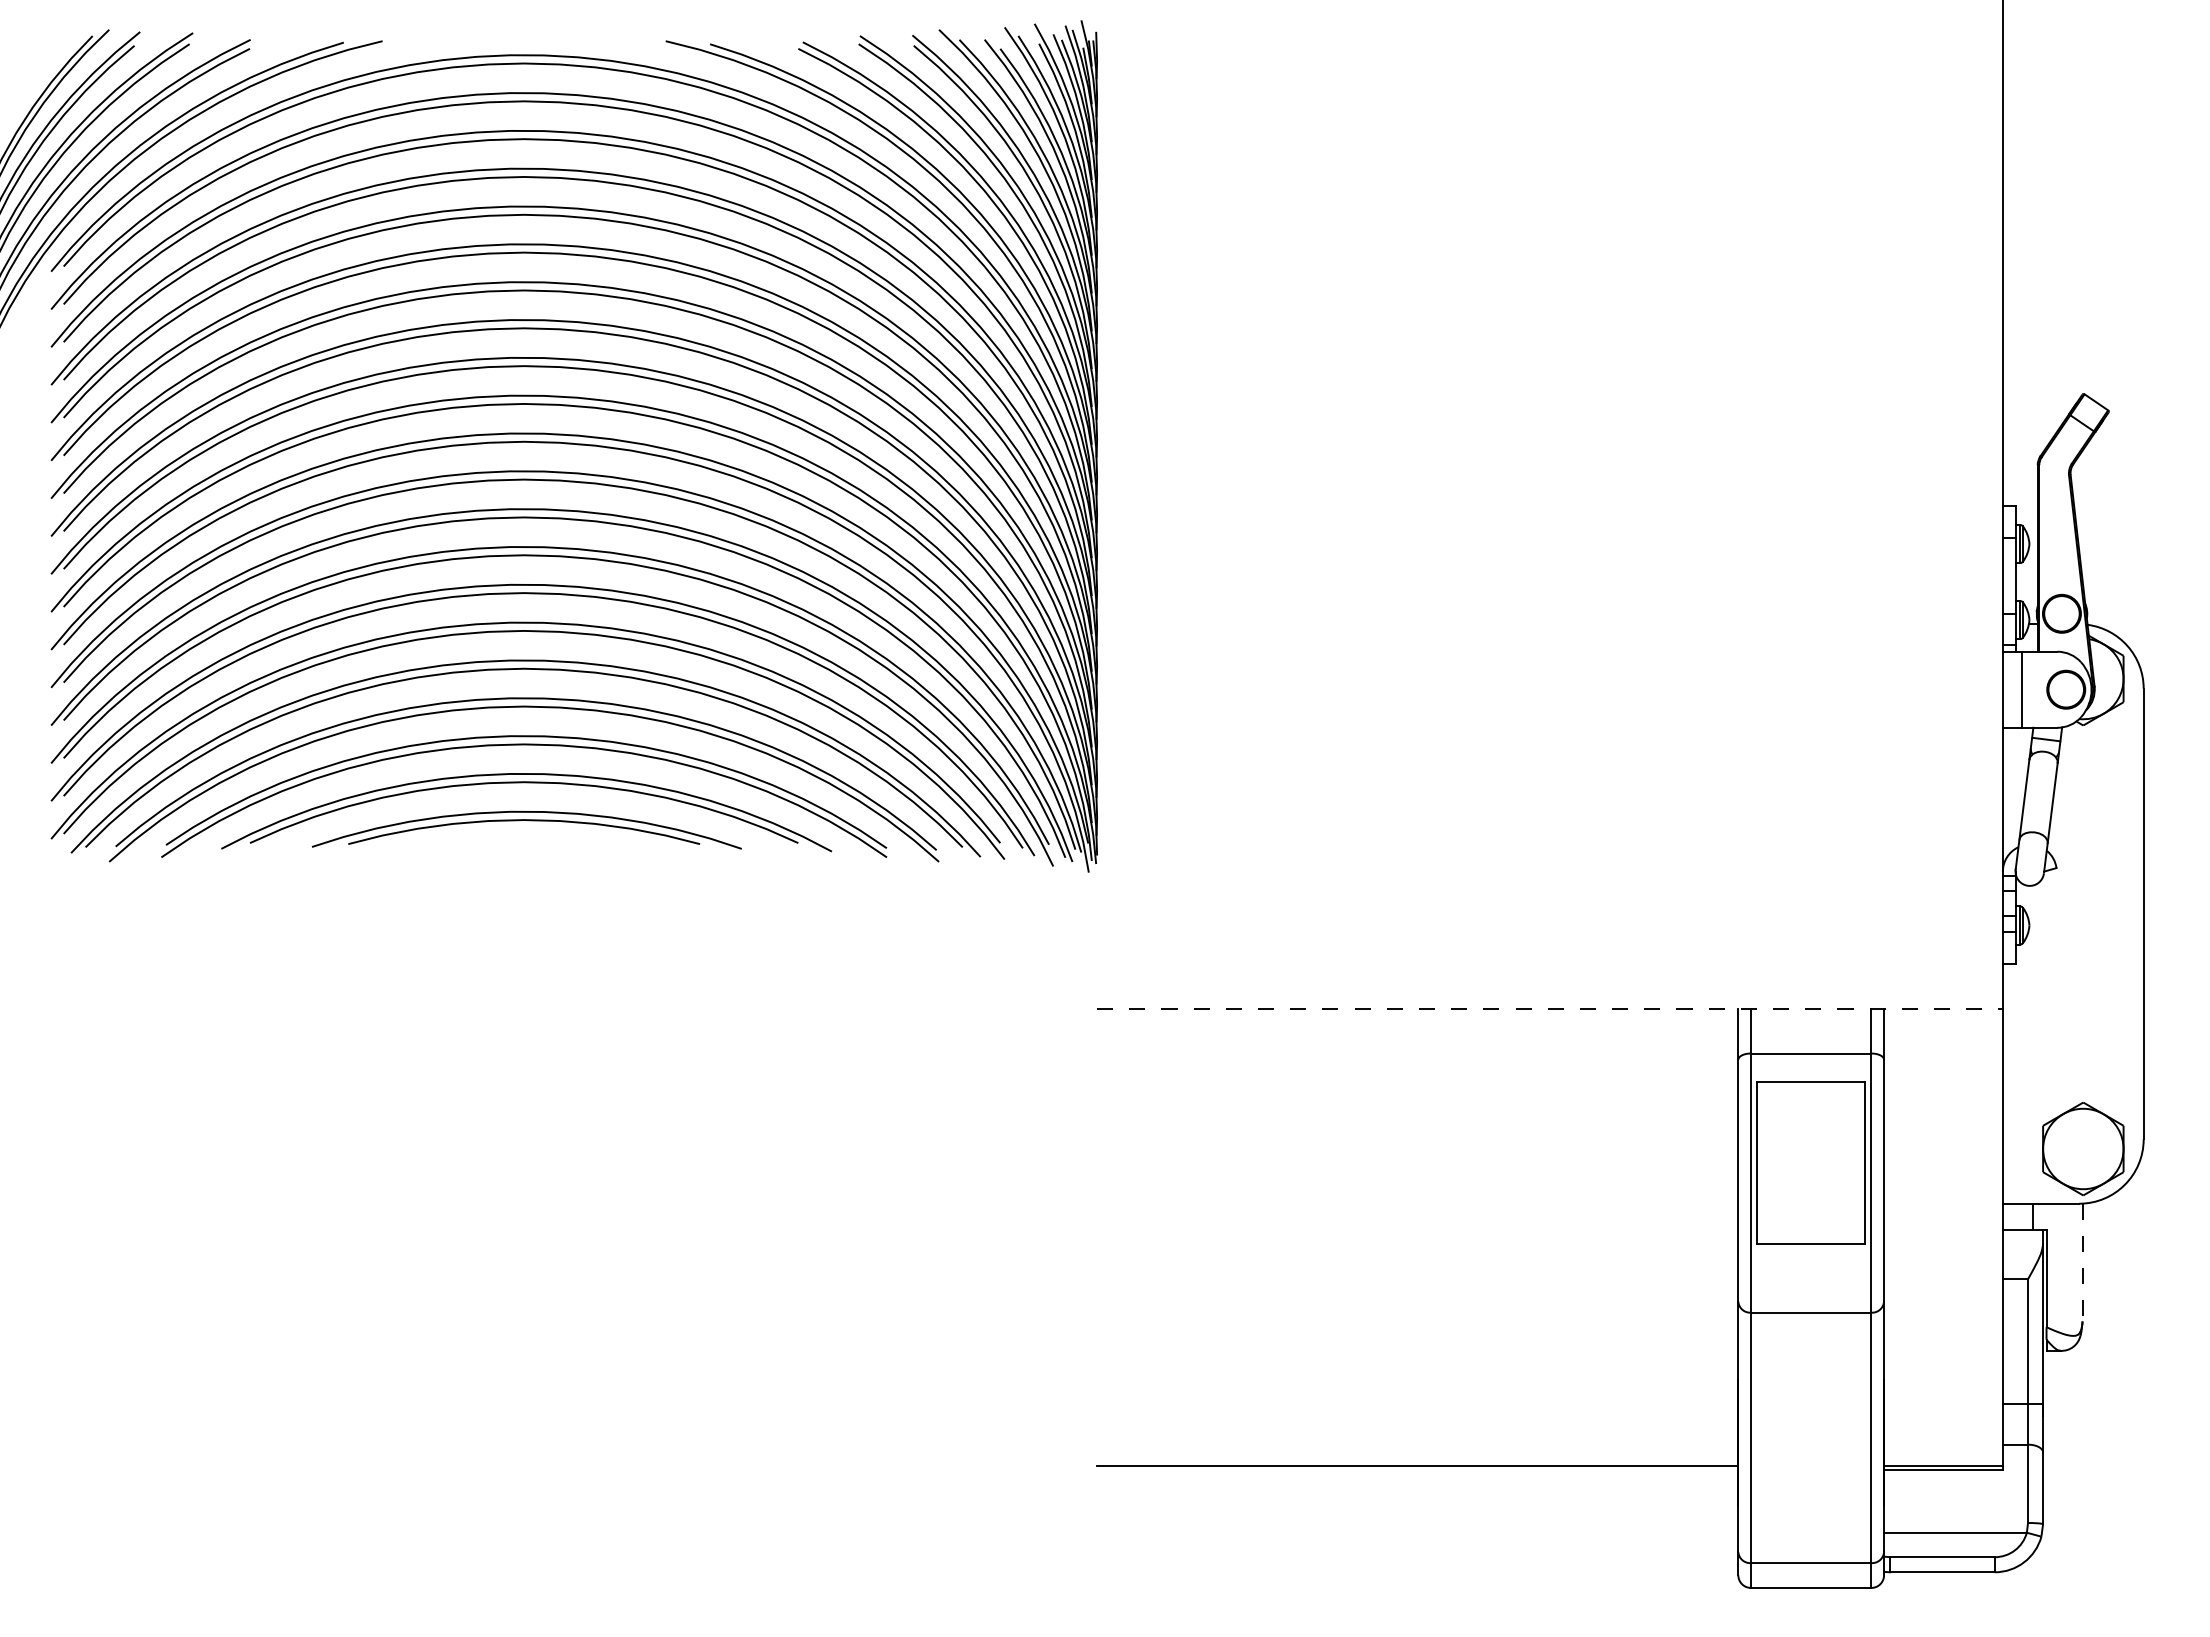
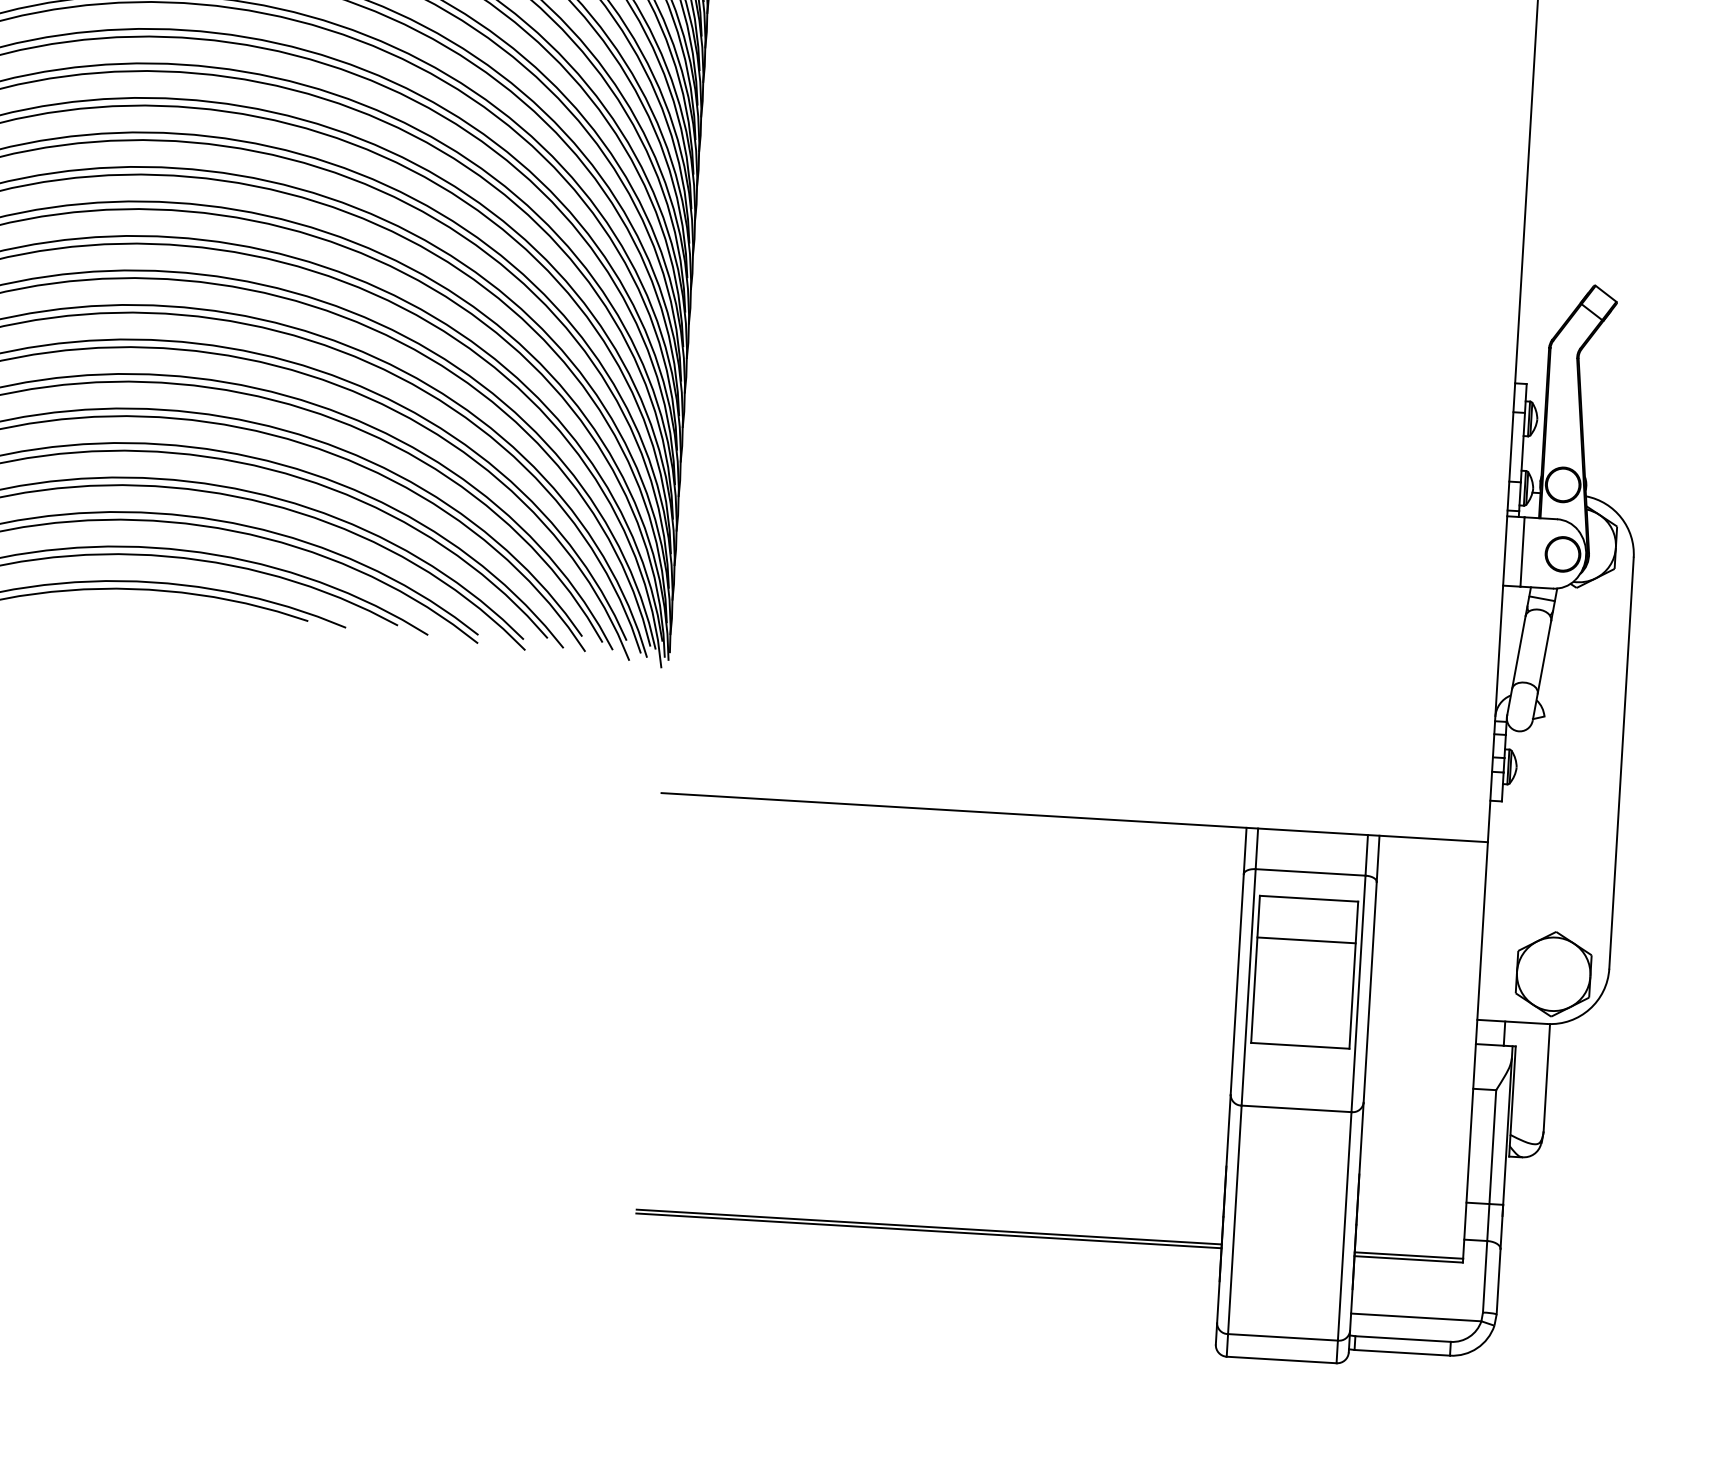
line: (1549, 1008) -> (1074, 817), dashed -> solid
line: (1811, 1128) -> (1306, 940), added
line: (2082, 1262) -> (1546, 1077), dashed -> solid
line: (1417, 1469) -> (928, 1230), added

